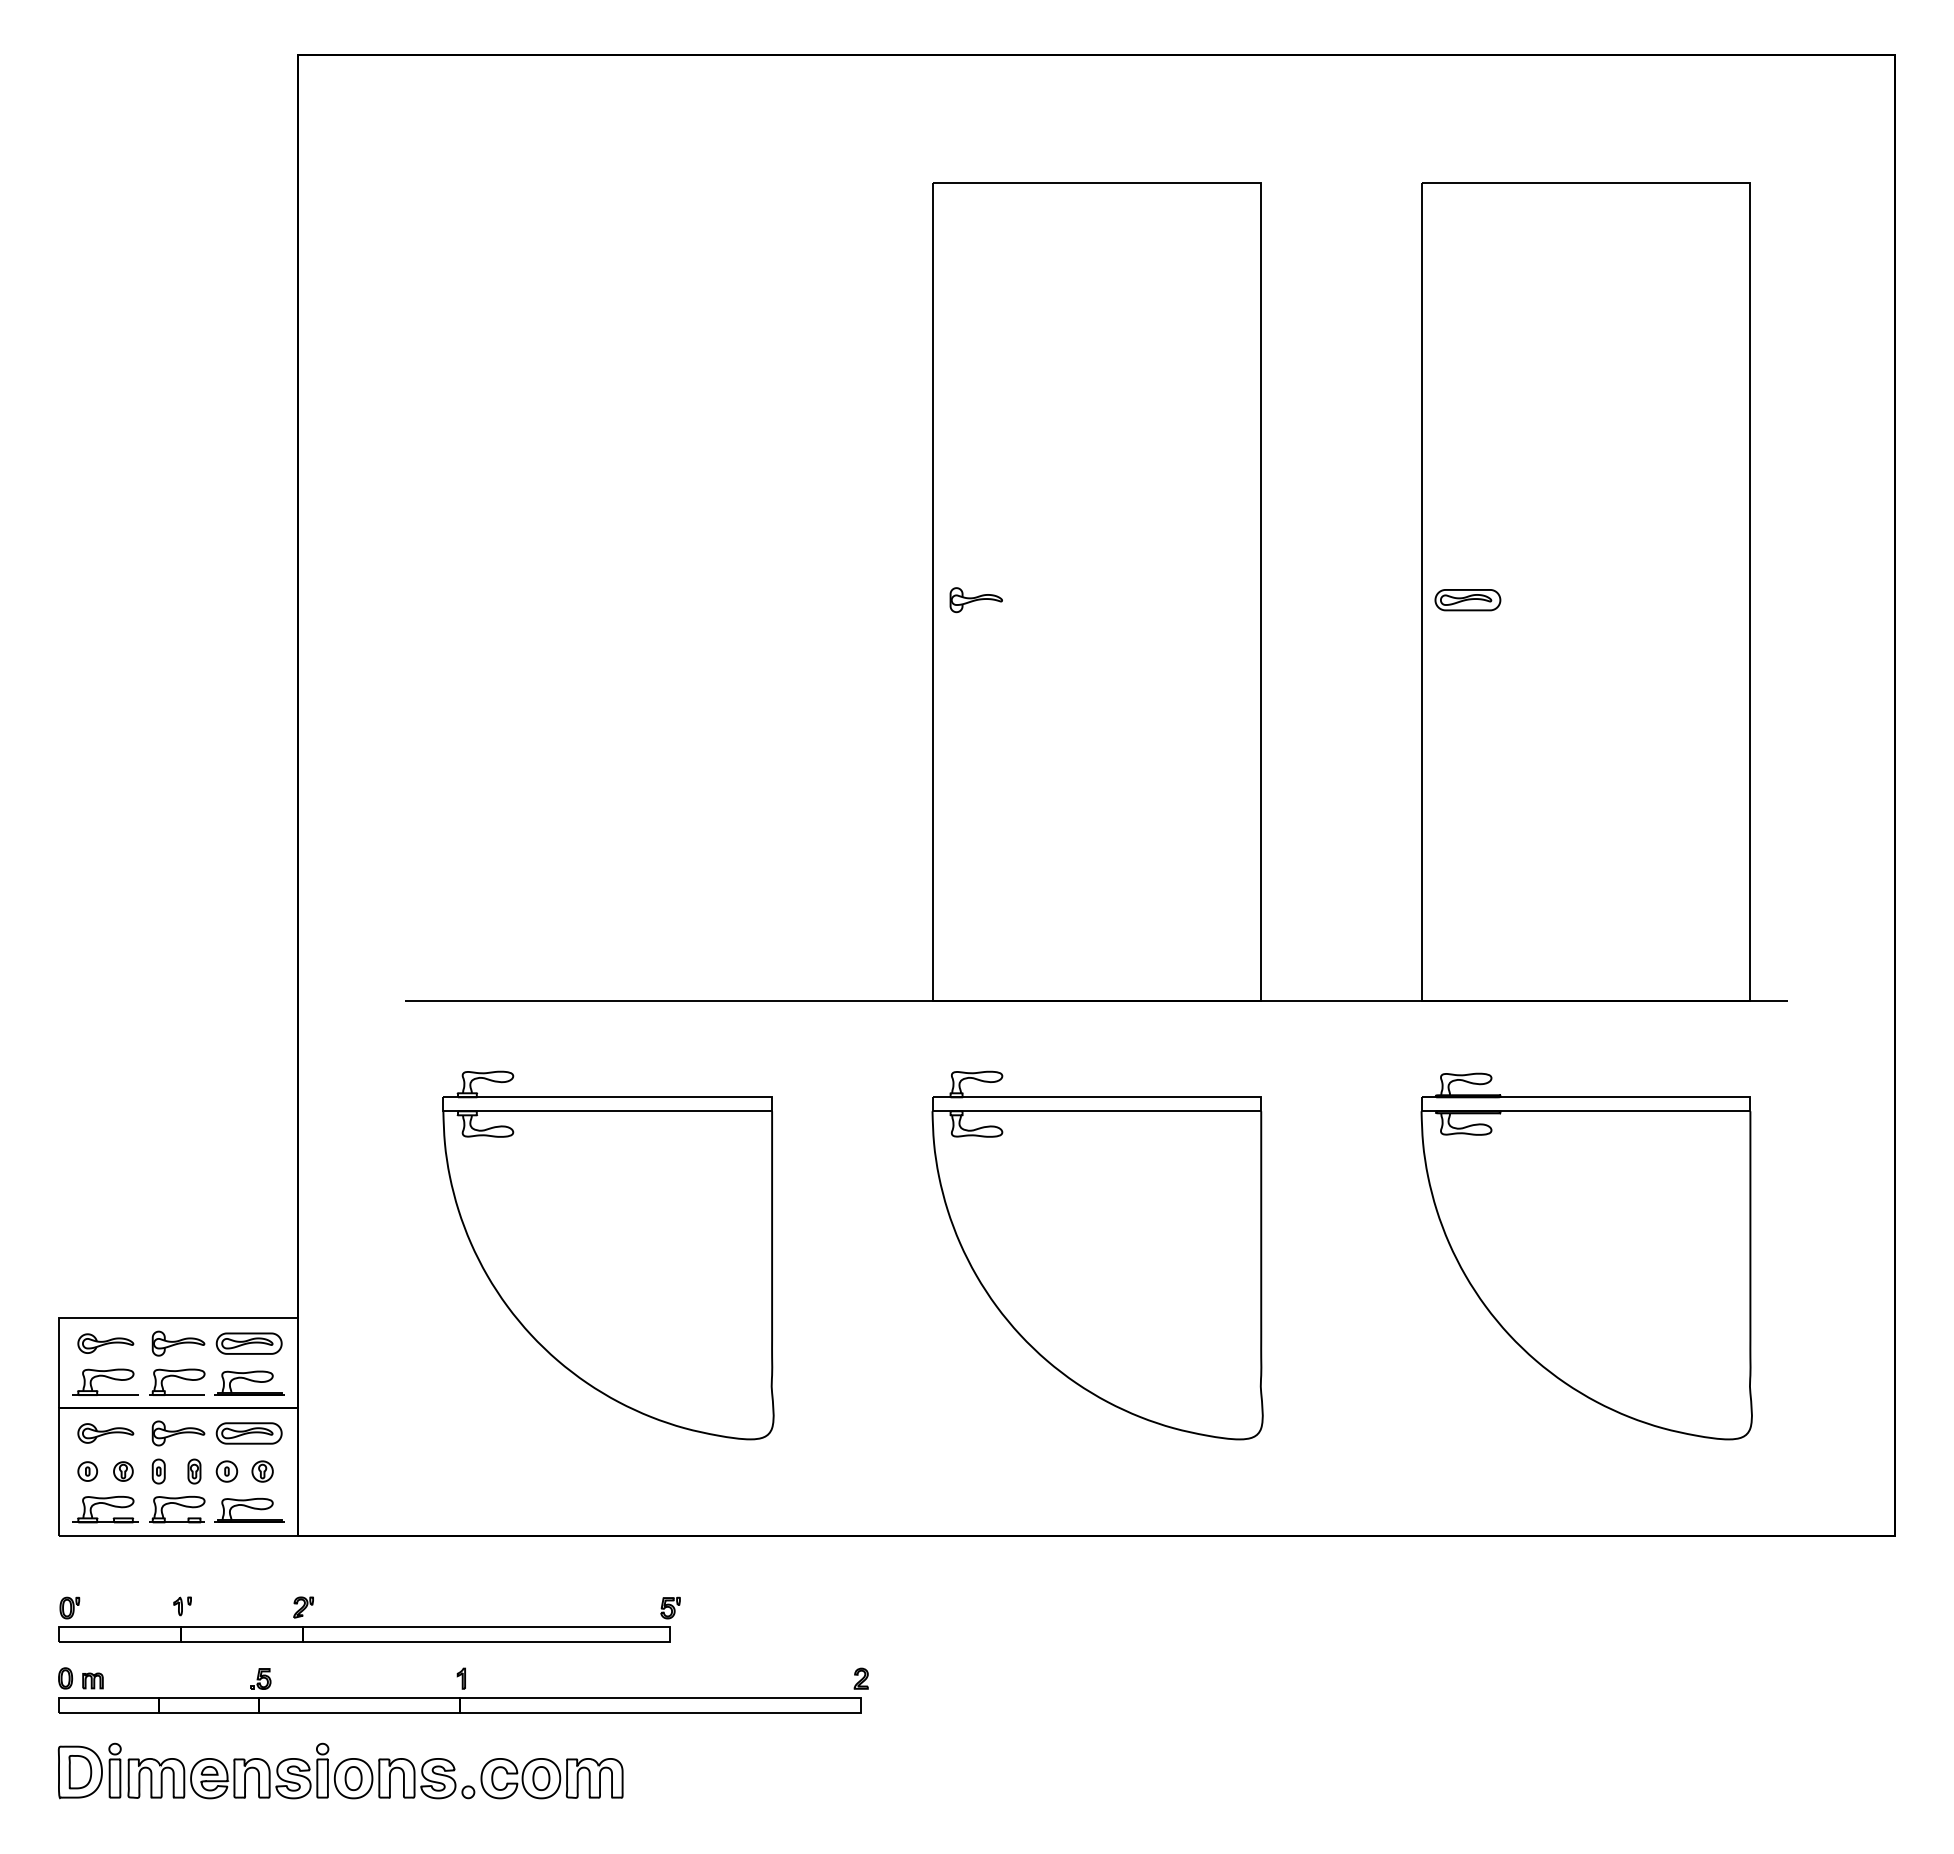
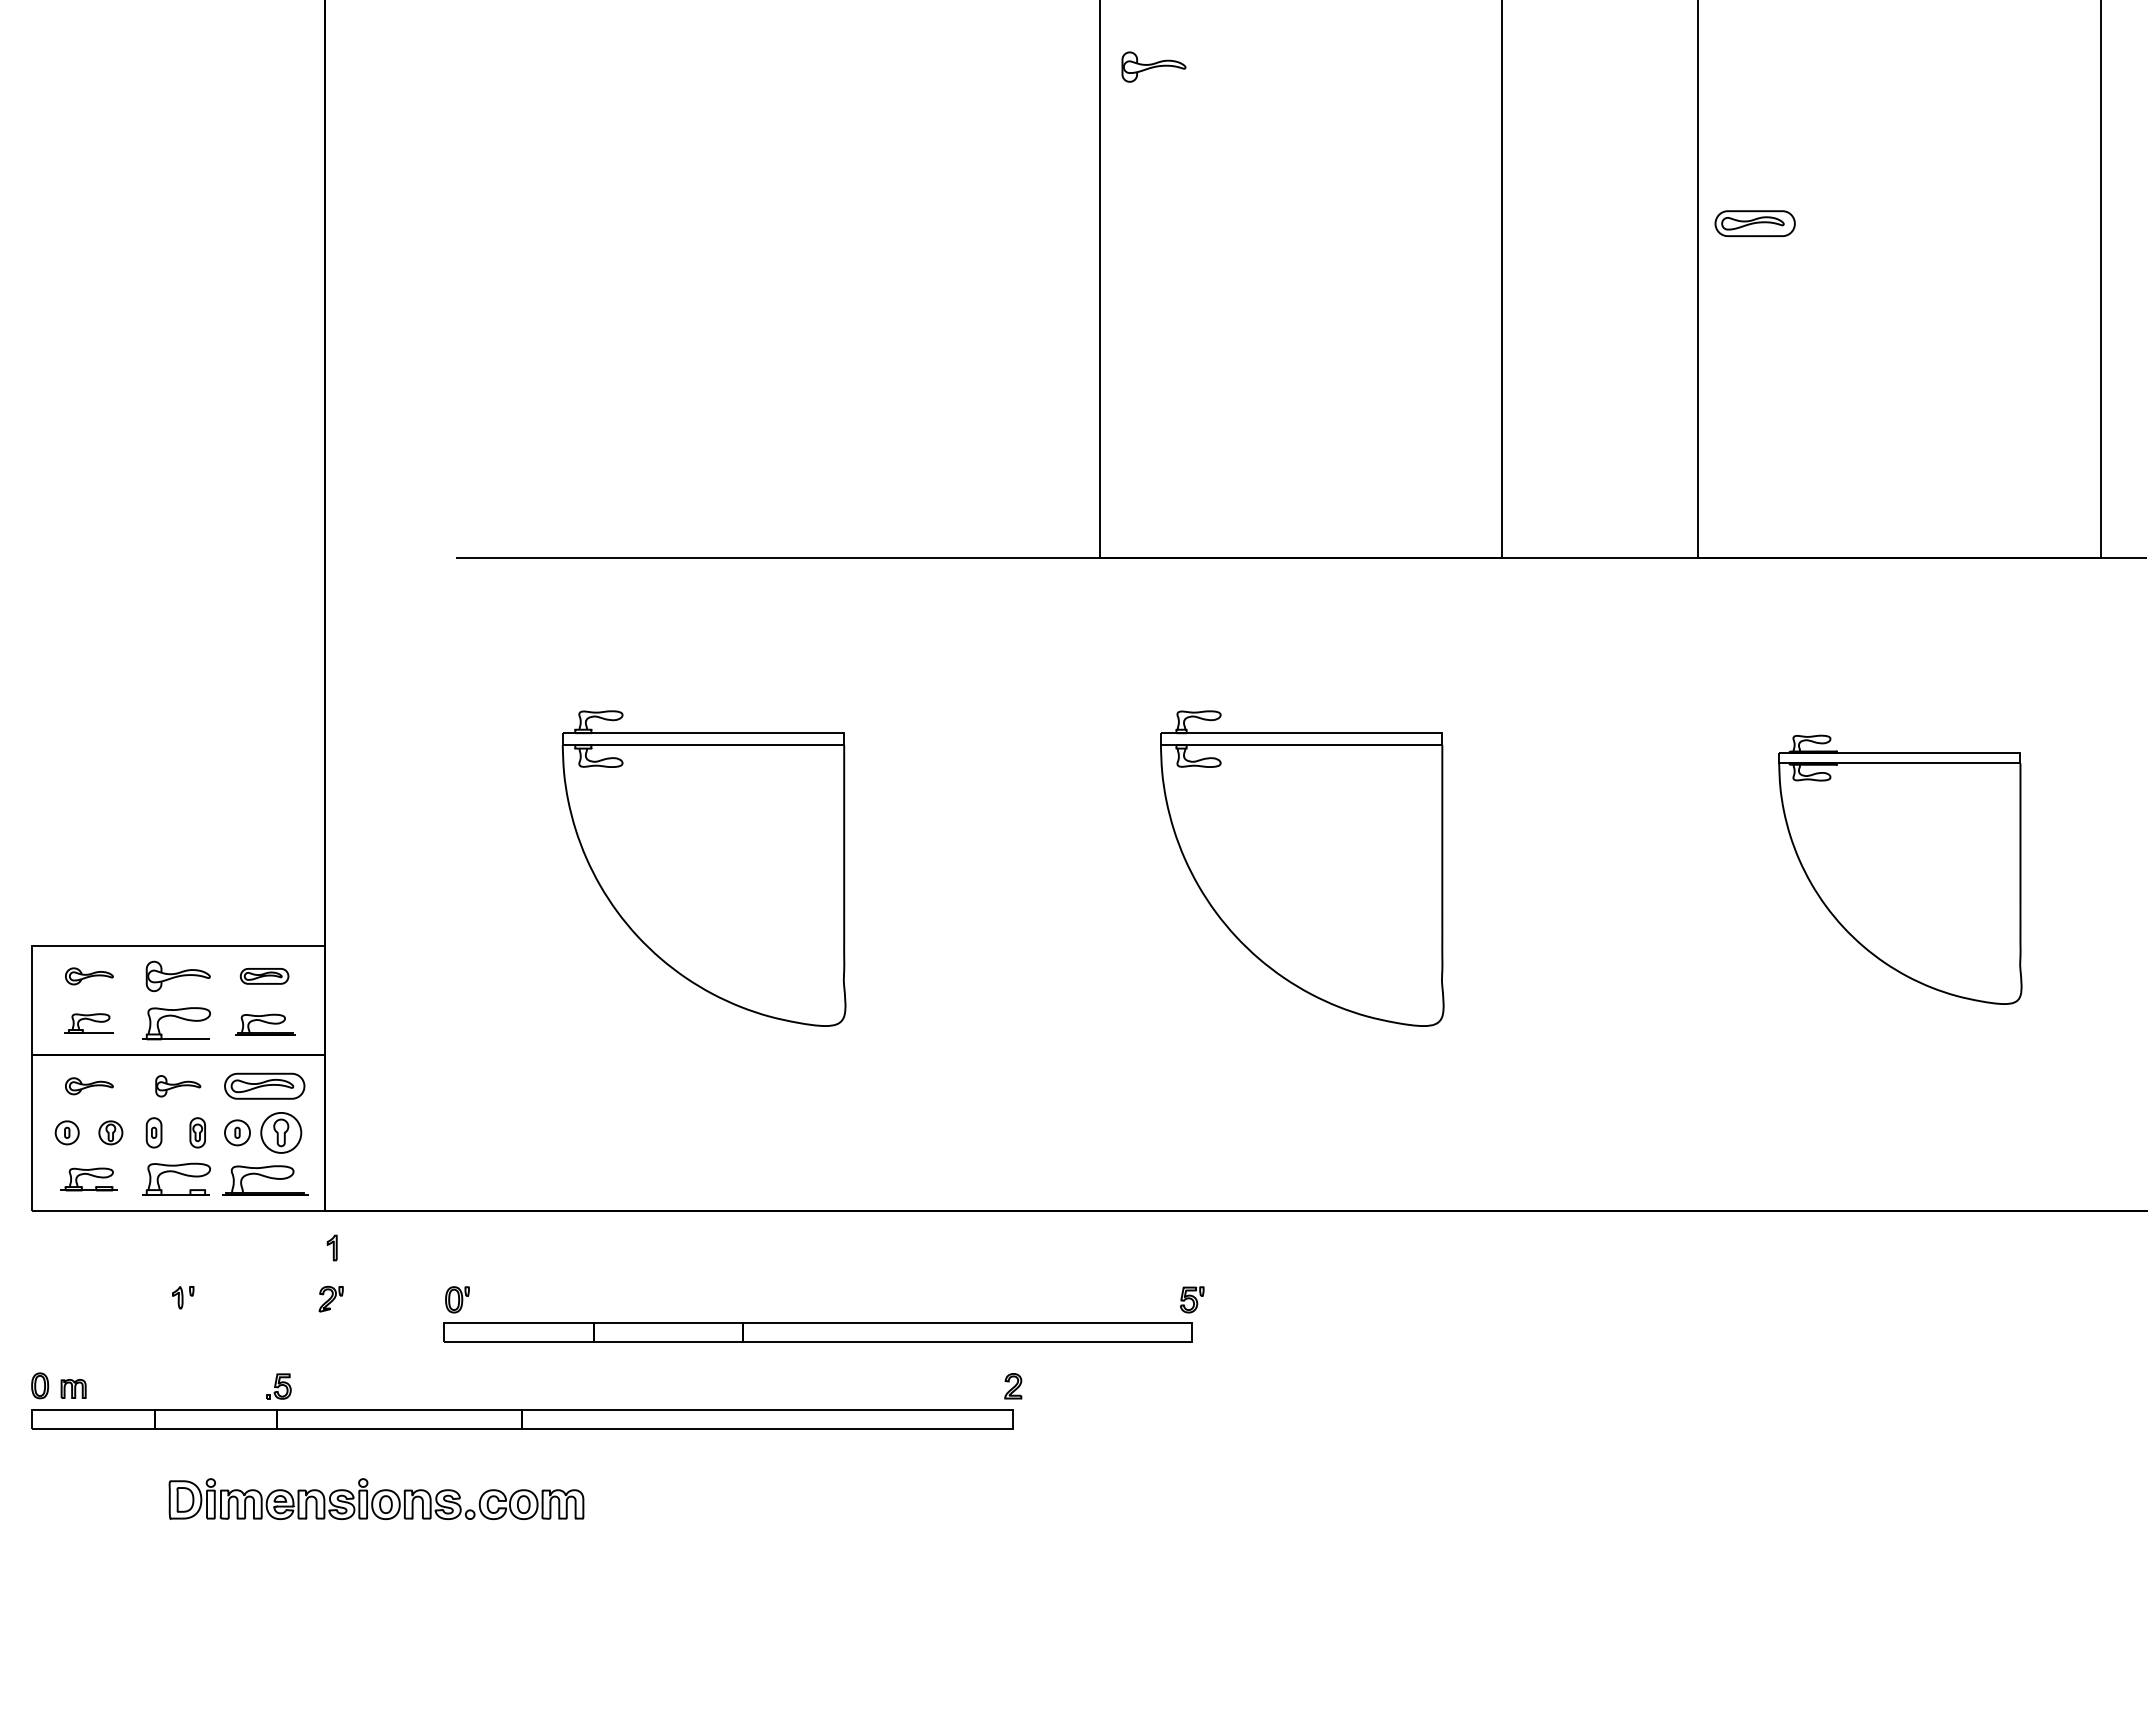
part: (1467, 600) -> (1754, 224), moved
part: (608, 1255) -> (704, 868), size x0.7
part: (1097, 1255) -> (1302, 868), size x0.7
part: (1586, 1256) -> (1900, 869), size x0.6
part: (105, 1343) -> (88, 976), size x0.7
part: (248, 1343) -> (263, 976), size x0.6
part: (105, 1381) -> (88, 1022), size x0.6
part: (249, 1382) -> (265, 1023), size x0.7
part: (105, 1433) -> (88, 1086), size x0.7
part: (178, 1433) -> (178, 1086), size x0.7
part: (262, 1471) -> (280, 1132), size x1.6
part: (105, 1509) -> (88, 1179), size x0.7
part: (369, 1626) -> (823, 1322), moved
part: (460, 1678) -> (331, 1247), moved
part: (340, 1770) -> (376, 1498), size x0.6

